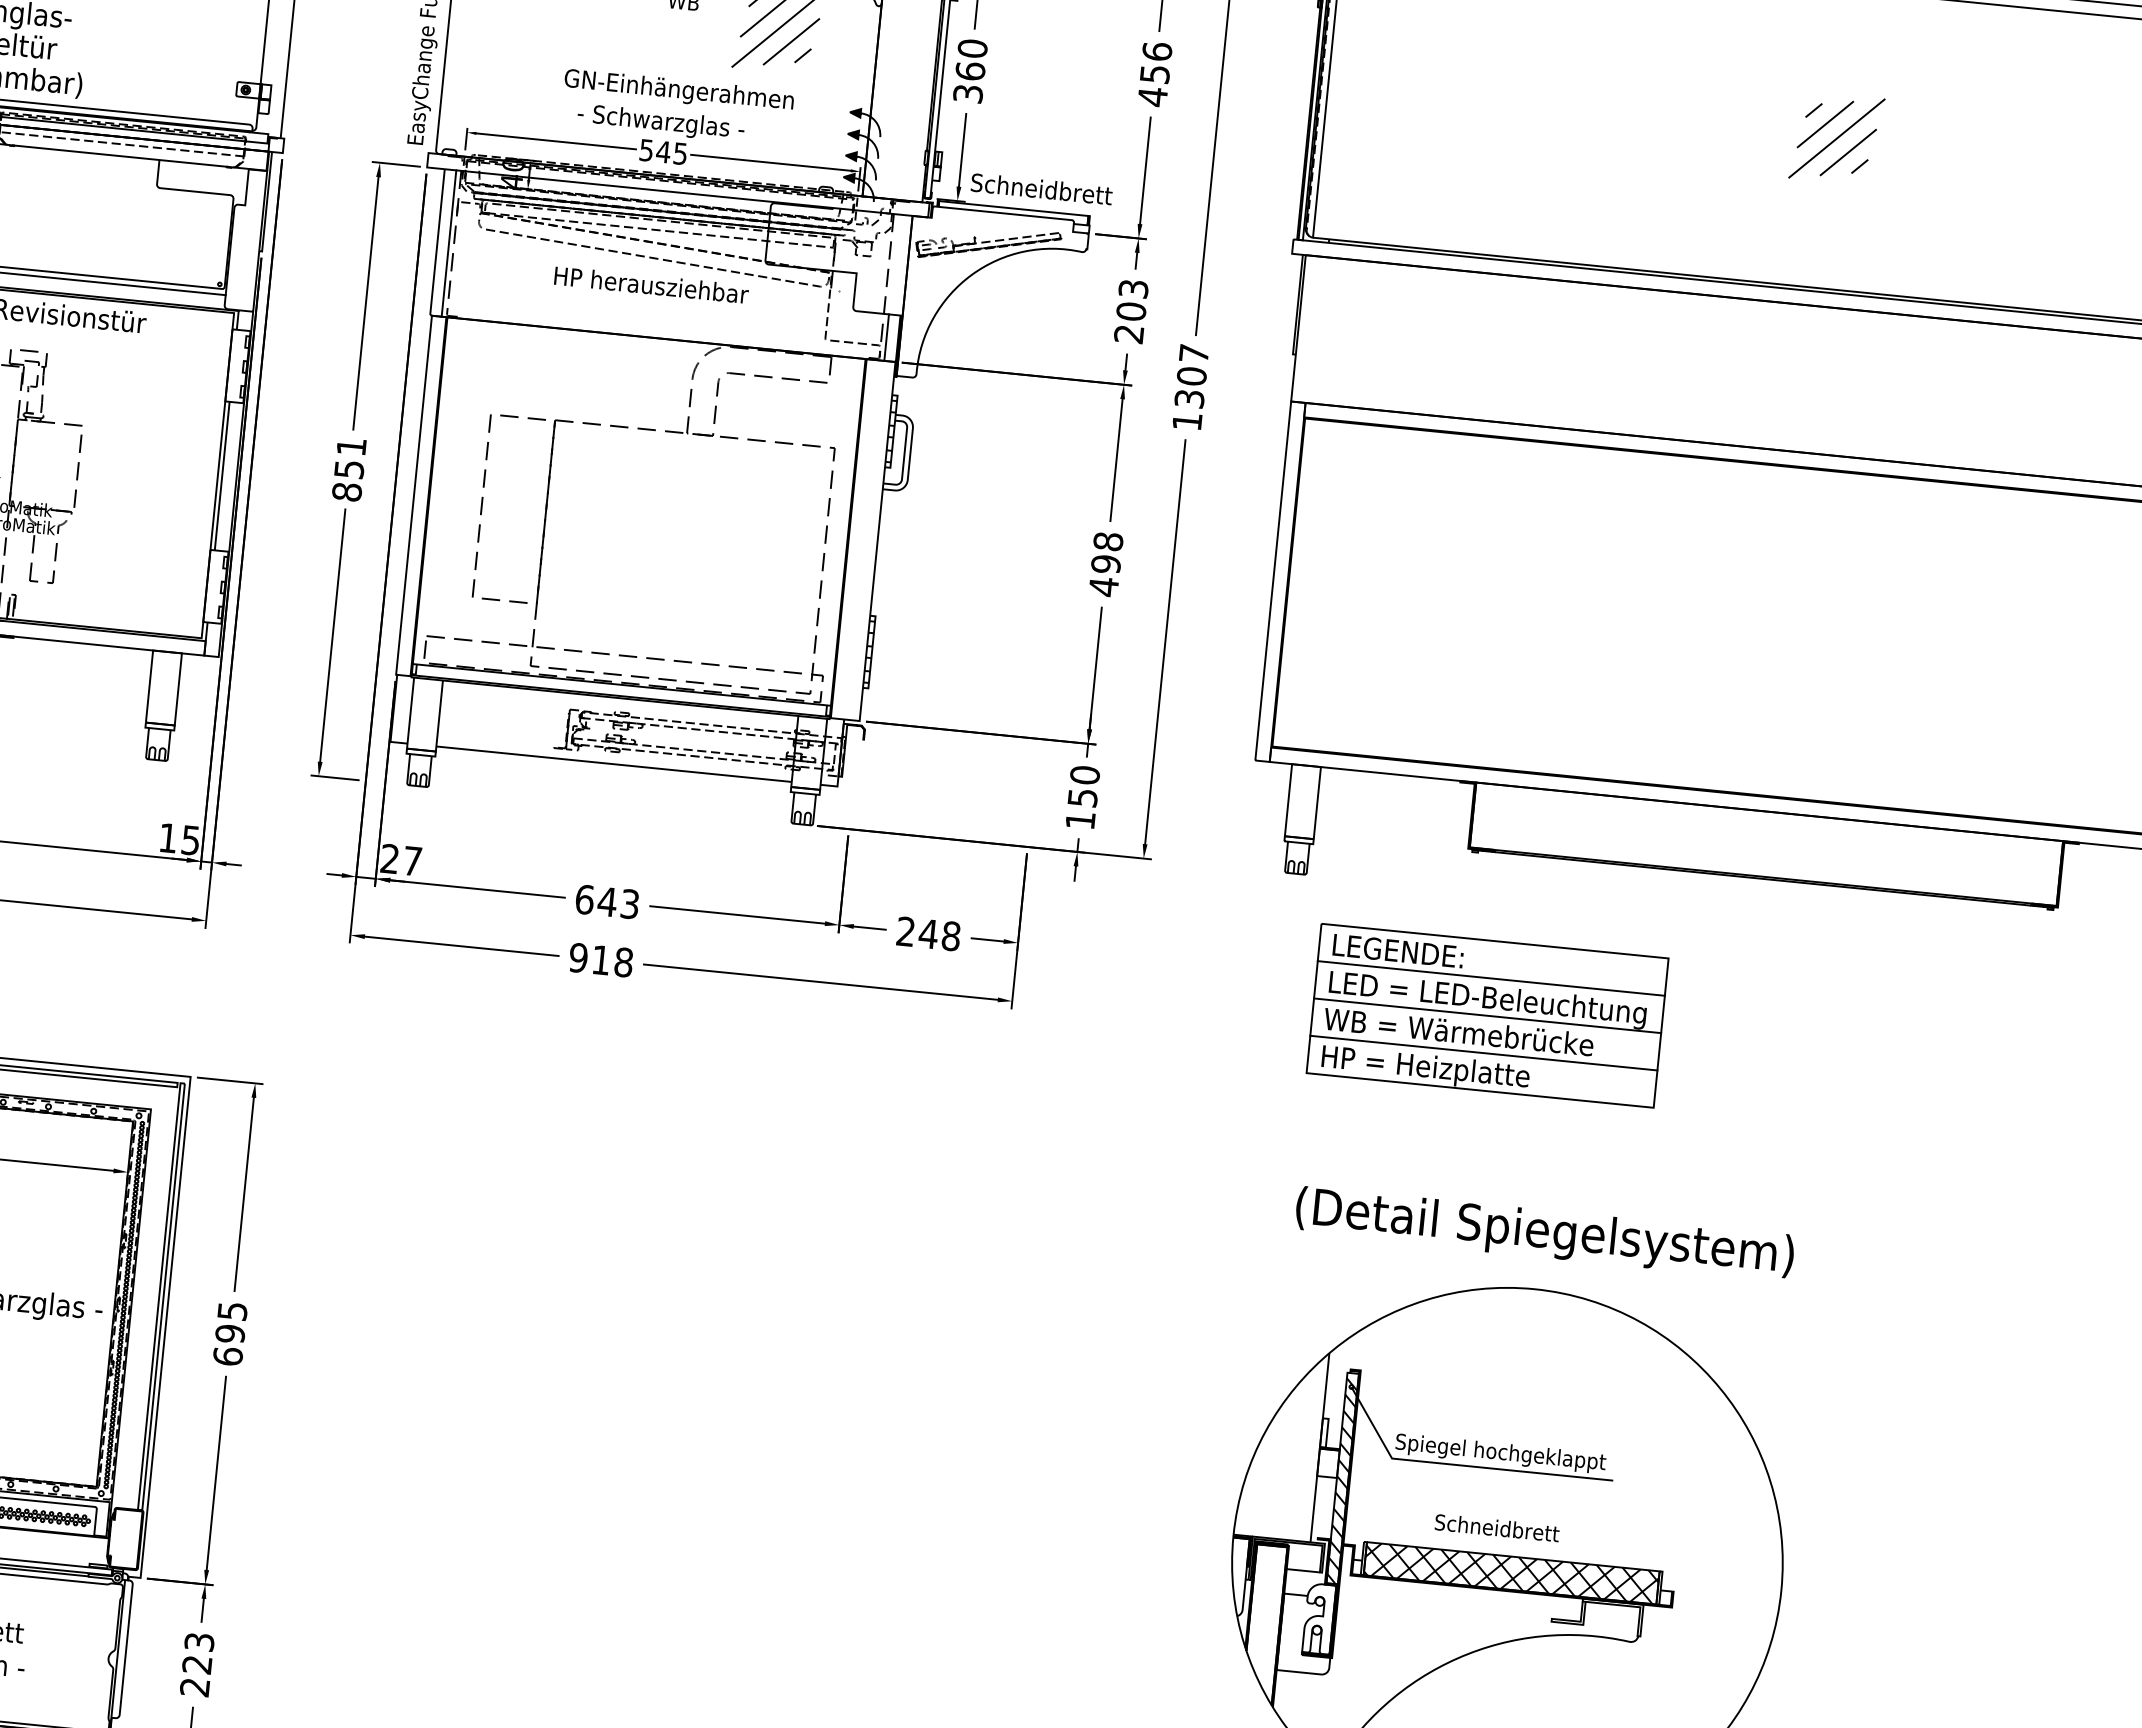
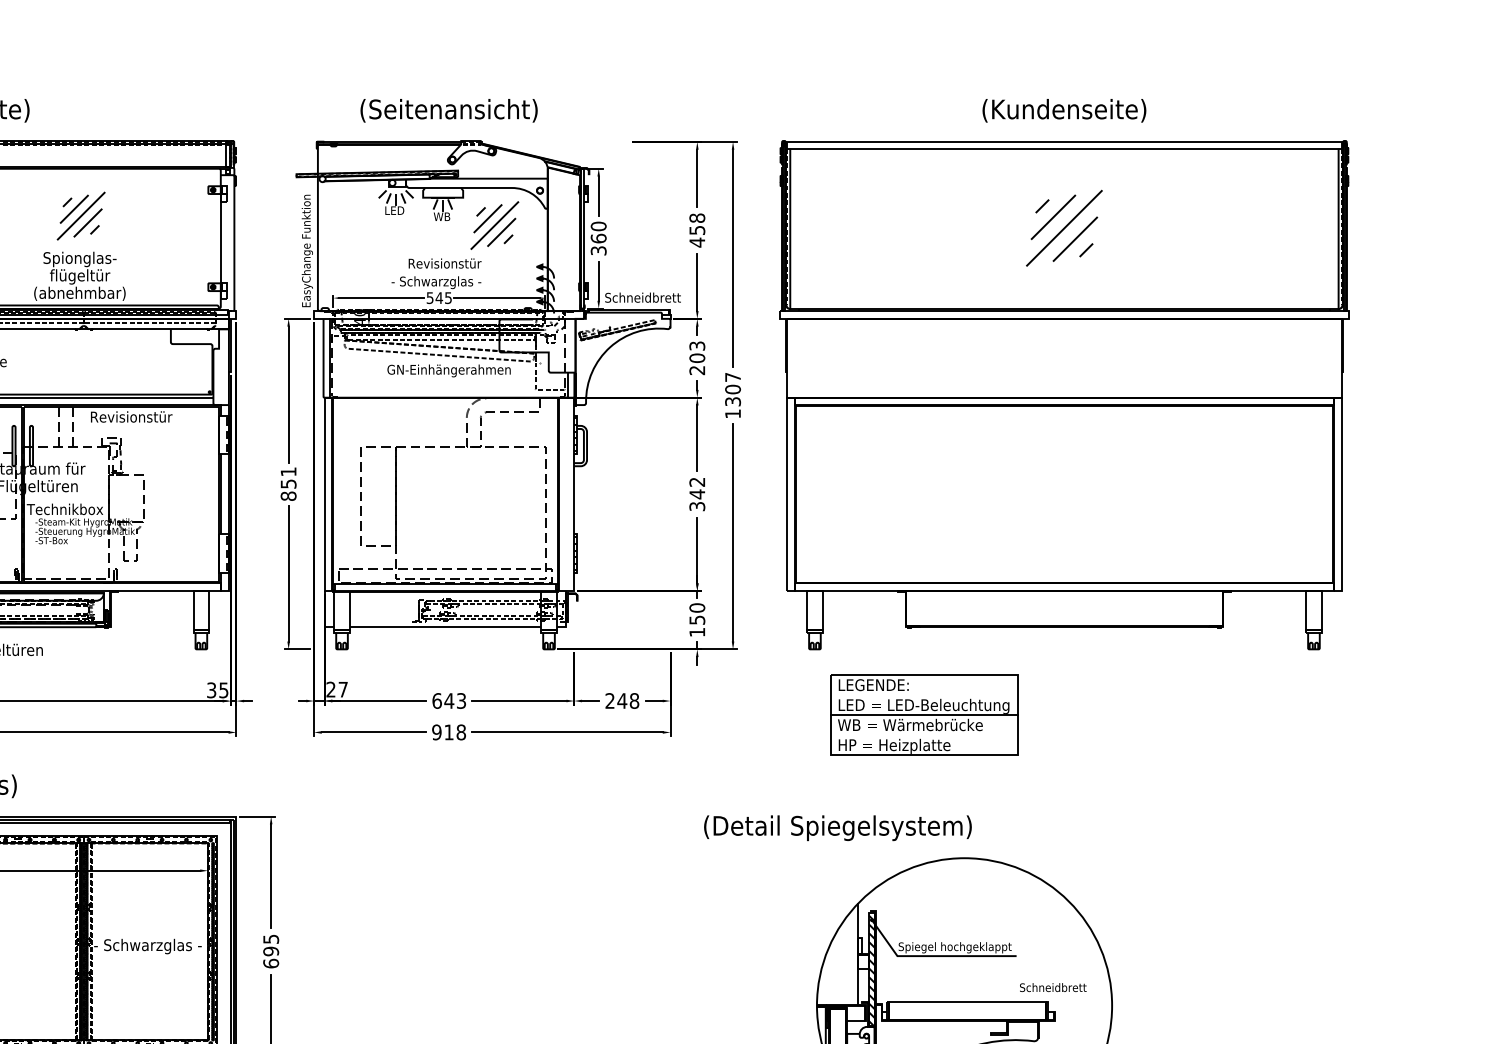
text: (1157, 50) -> (697, 217), 456 -> 458
text: (679, 90) -> (444, 264), GN-Einhängerahmen -> Revisionstür
part: (1836, 138) -> (1064, 228), size x1.6
text: (667, 288) -> (448, 370), HP herausziehbar -> GN-Einhängerahmen
text: (1106, 564) -> (697, 494), 498 -> 342
text: (167, 838) -> (211, 690), 15 -> 35
line: (1490, 977) -> (924, 694), removed
line: (1483, 1052) -> (924, 734), removed
text: (1543, 1234) -> (837, 828), moved
text: (1497, 1527) -> (1053, 987), moved
hatch: (1512, 1572) -> (967, 1010), removed

